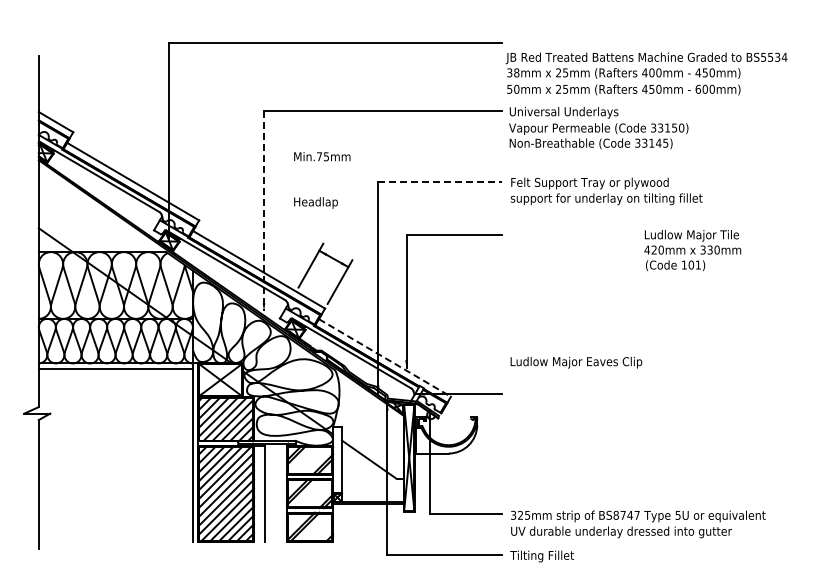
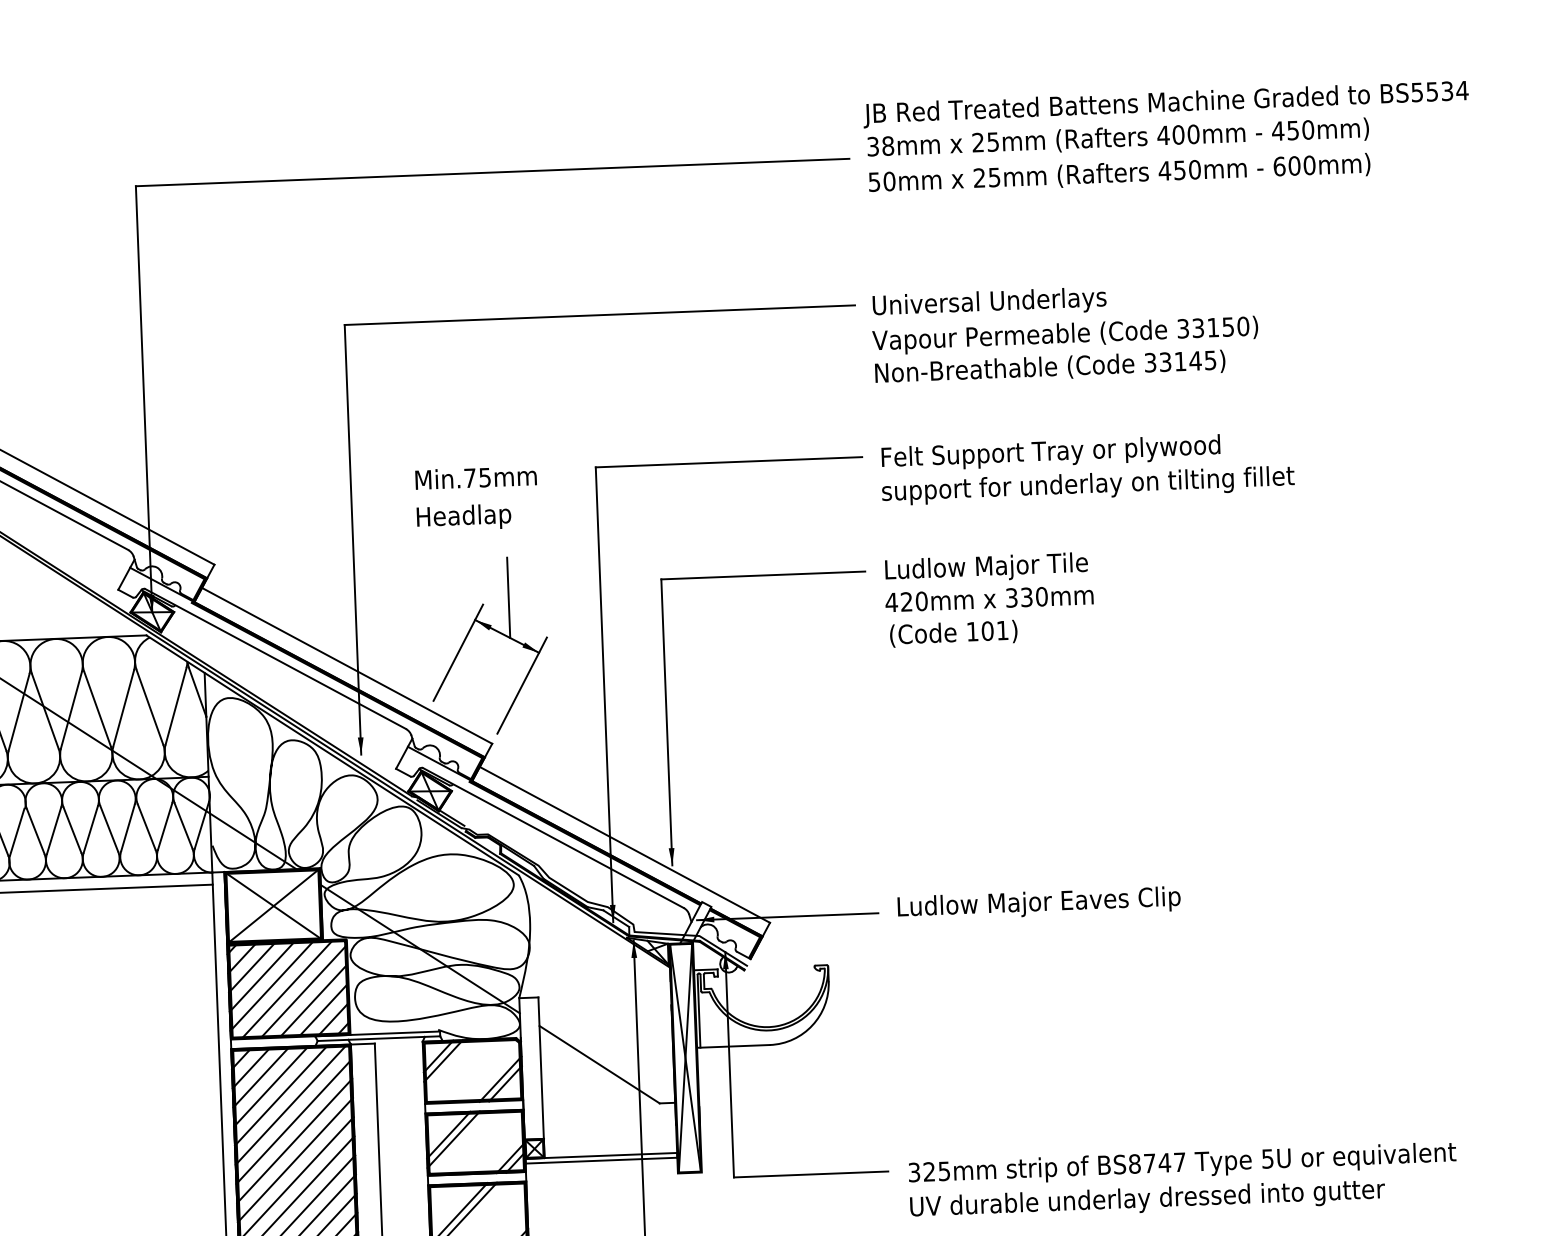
text: (646, 73) -> (1166, 136), moved
text: (322, 156) -> (476, 477), moved
line: (440, 181) -> (729, 461), dashed -> solid
line: (264, 211) -> (354, 540), dashed -> solid
line: (335, 240) -> (509, 596), added
text: (692, 250) -> (988, 599), moved
line: (384, 357) -> (623, 843), dashed -> solid
text: (576, 362) -> (1039, 903), moved

